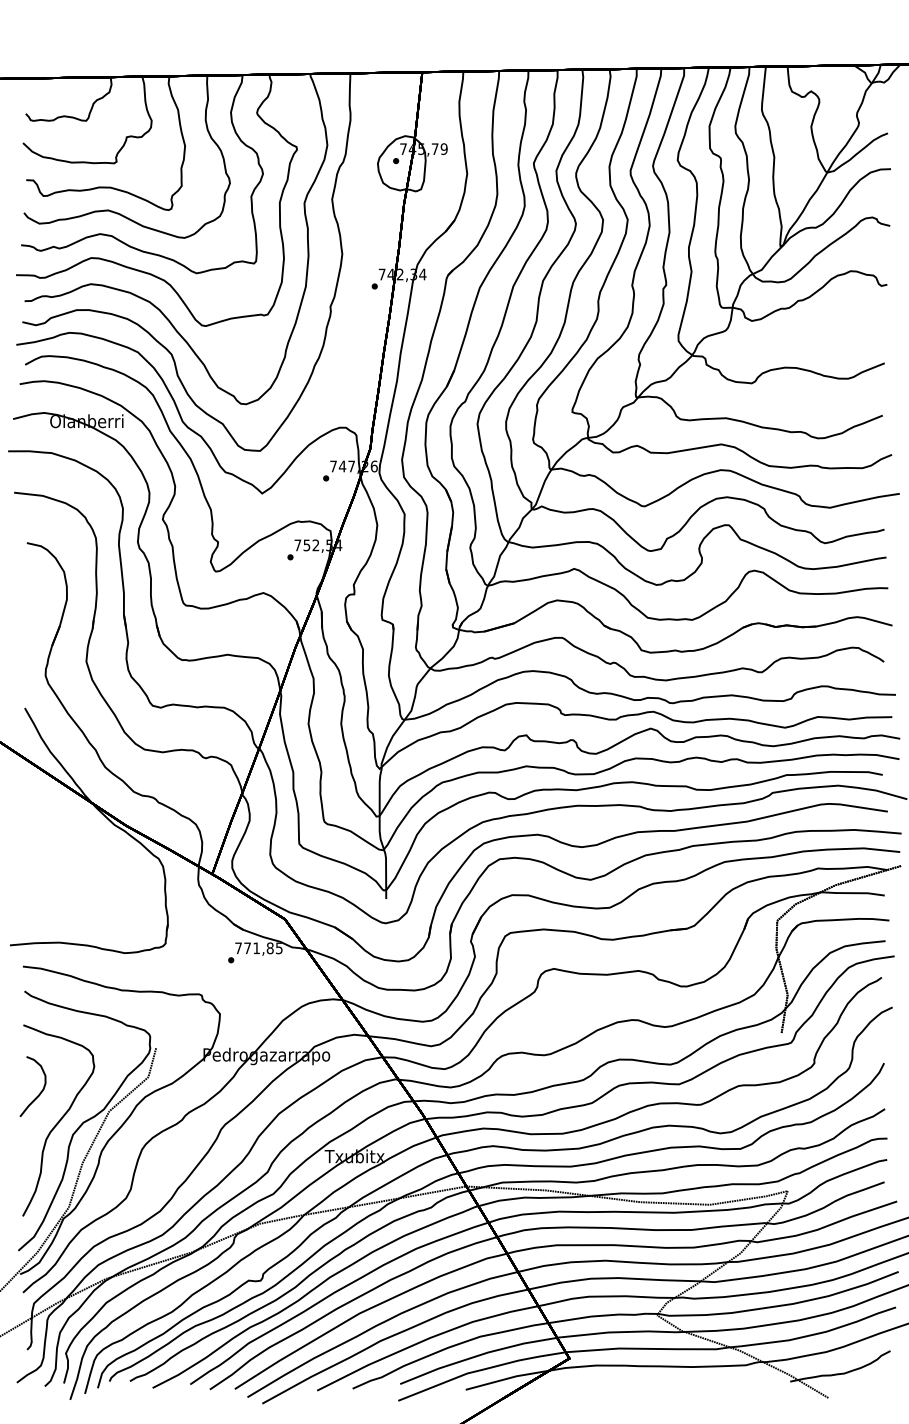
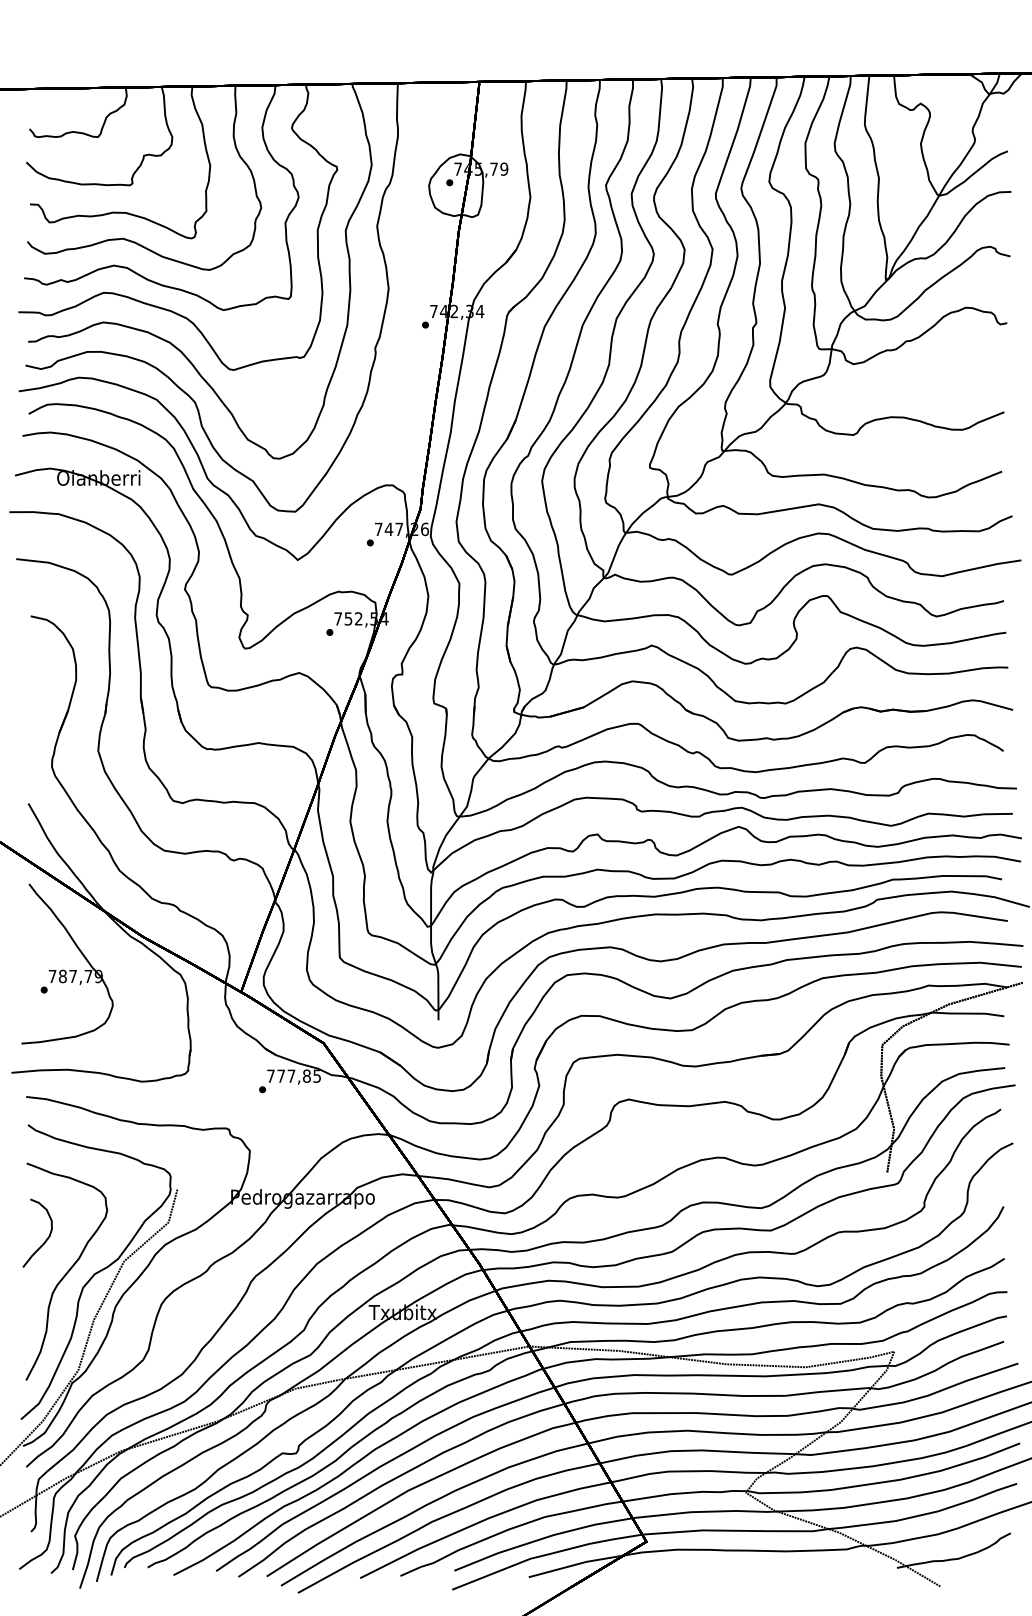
part: (59, 849) -> (67, 964), added
text: (256, 948) -> (291, 1076), 771,85 -> 777,85

